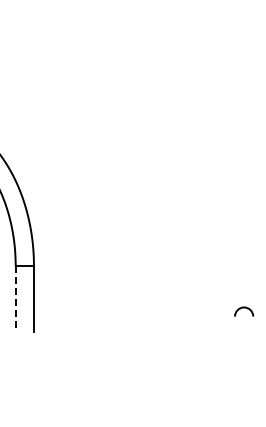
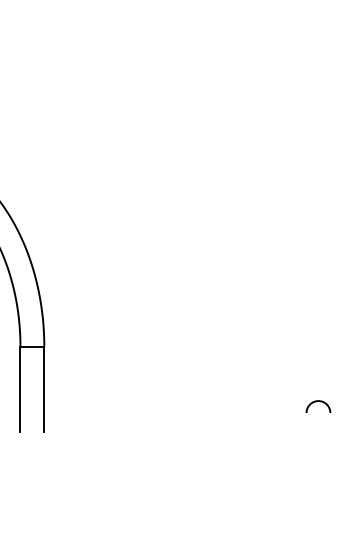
line: (15, 298) -> (20, 389), dashed -> solid

